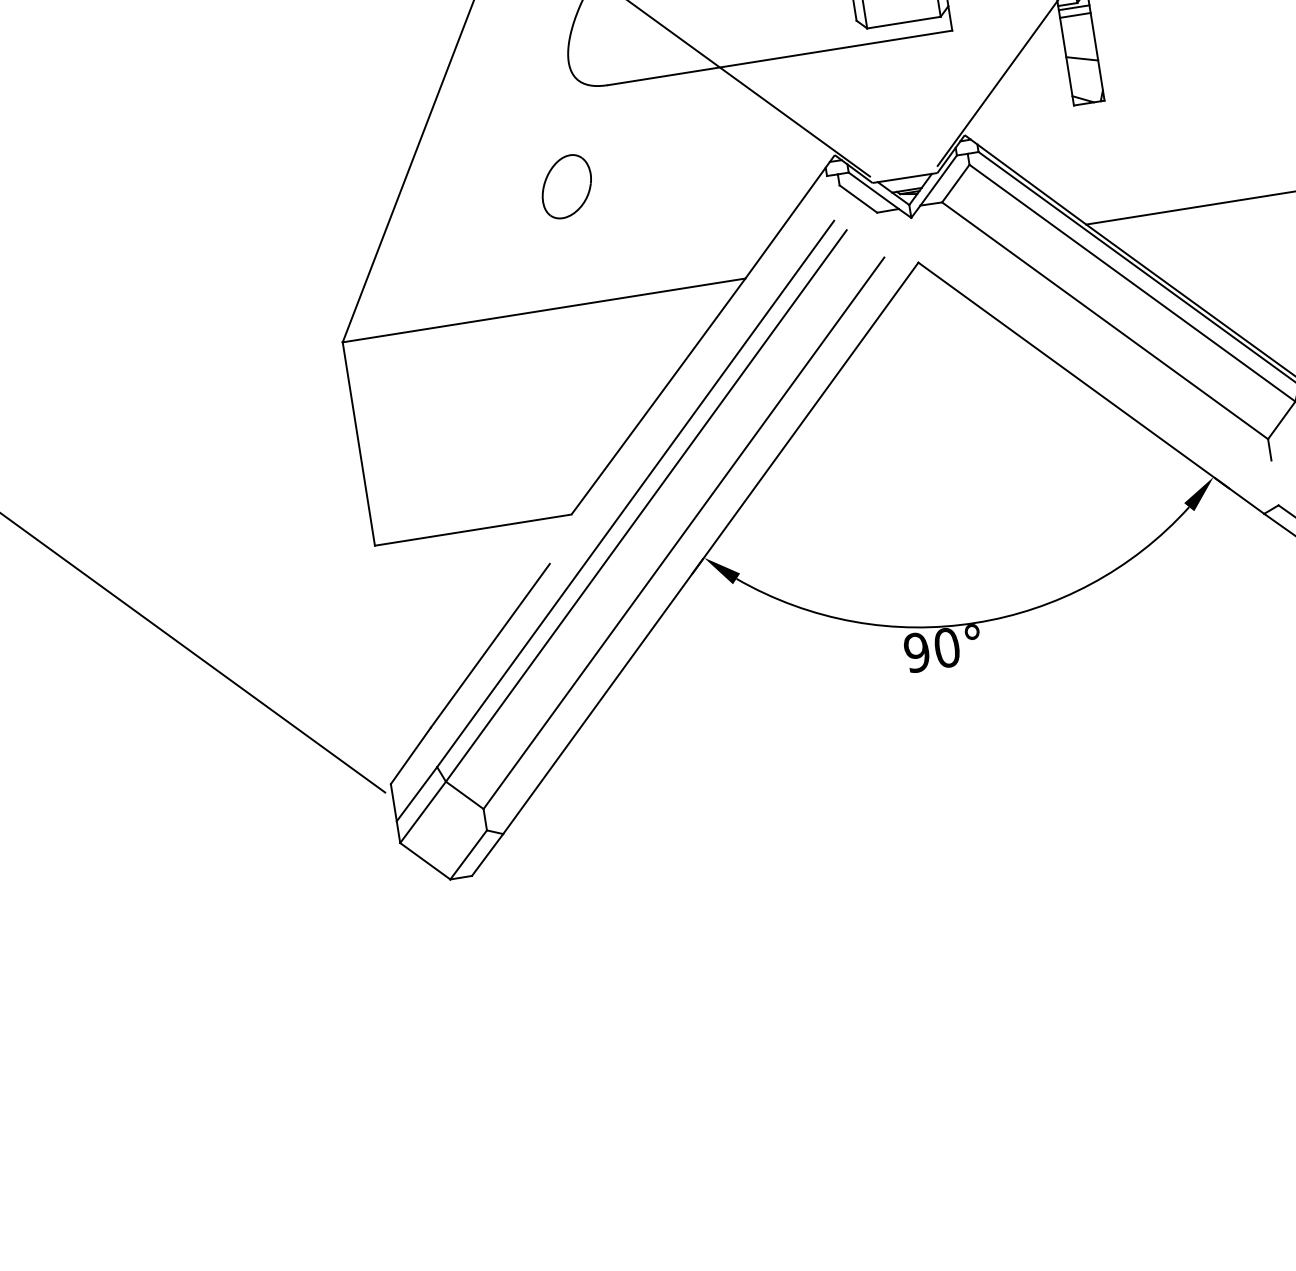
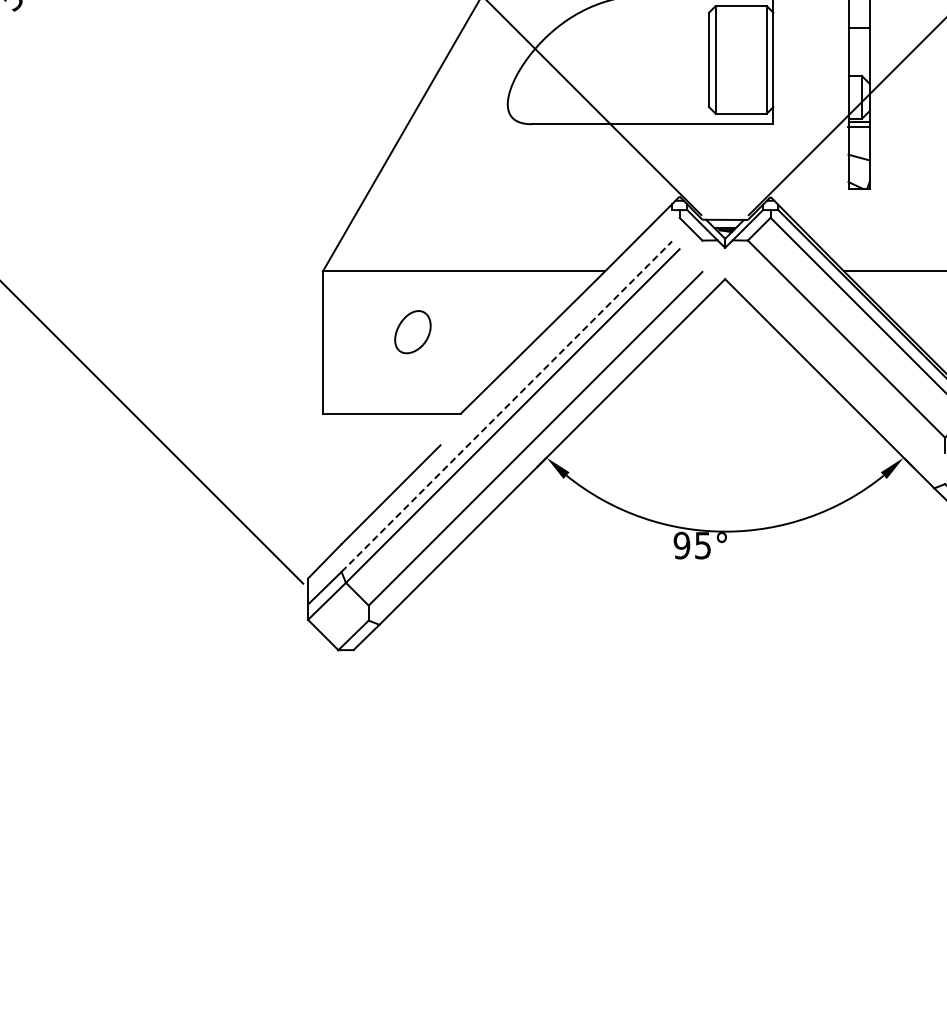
part: (566, 187) -> (412, 332), moved
line: (635, 493) -> (506, 406), solid -> dashed
text: (946, 647) -> (702, 545), 90° -> 95°

